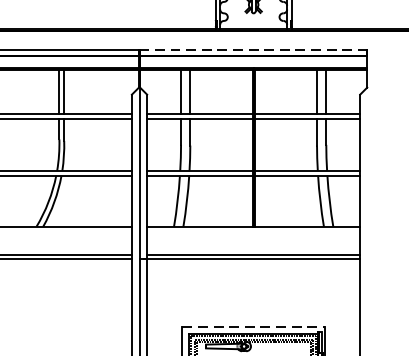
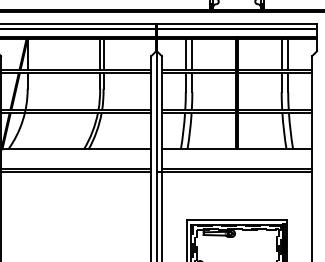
line: (252, 49) -> (236, 24), dashed -> solid
line: (254, 327) -> (237, 220), dashed -> solid

